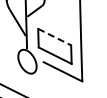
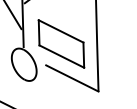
line: (55, 37) -> (62, 31), dashed -> solid

